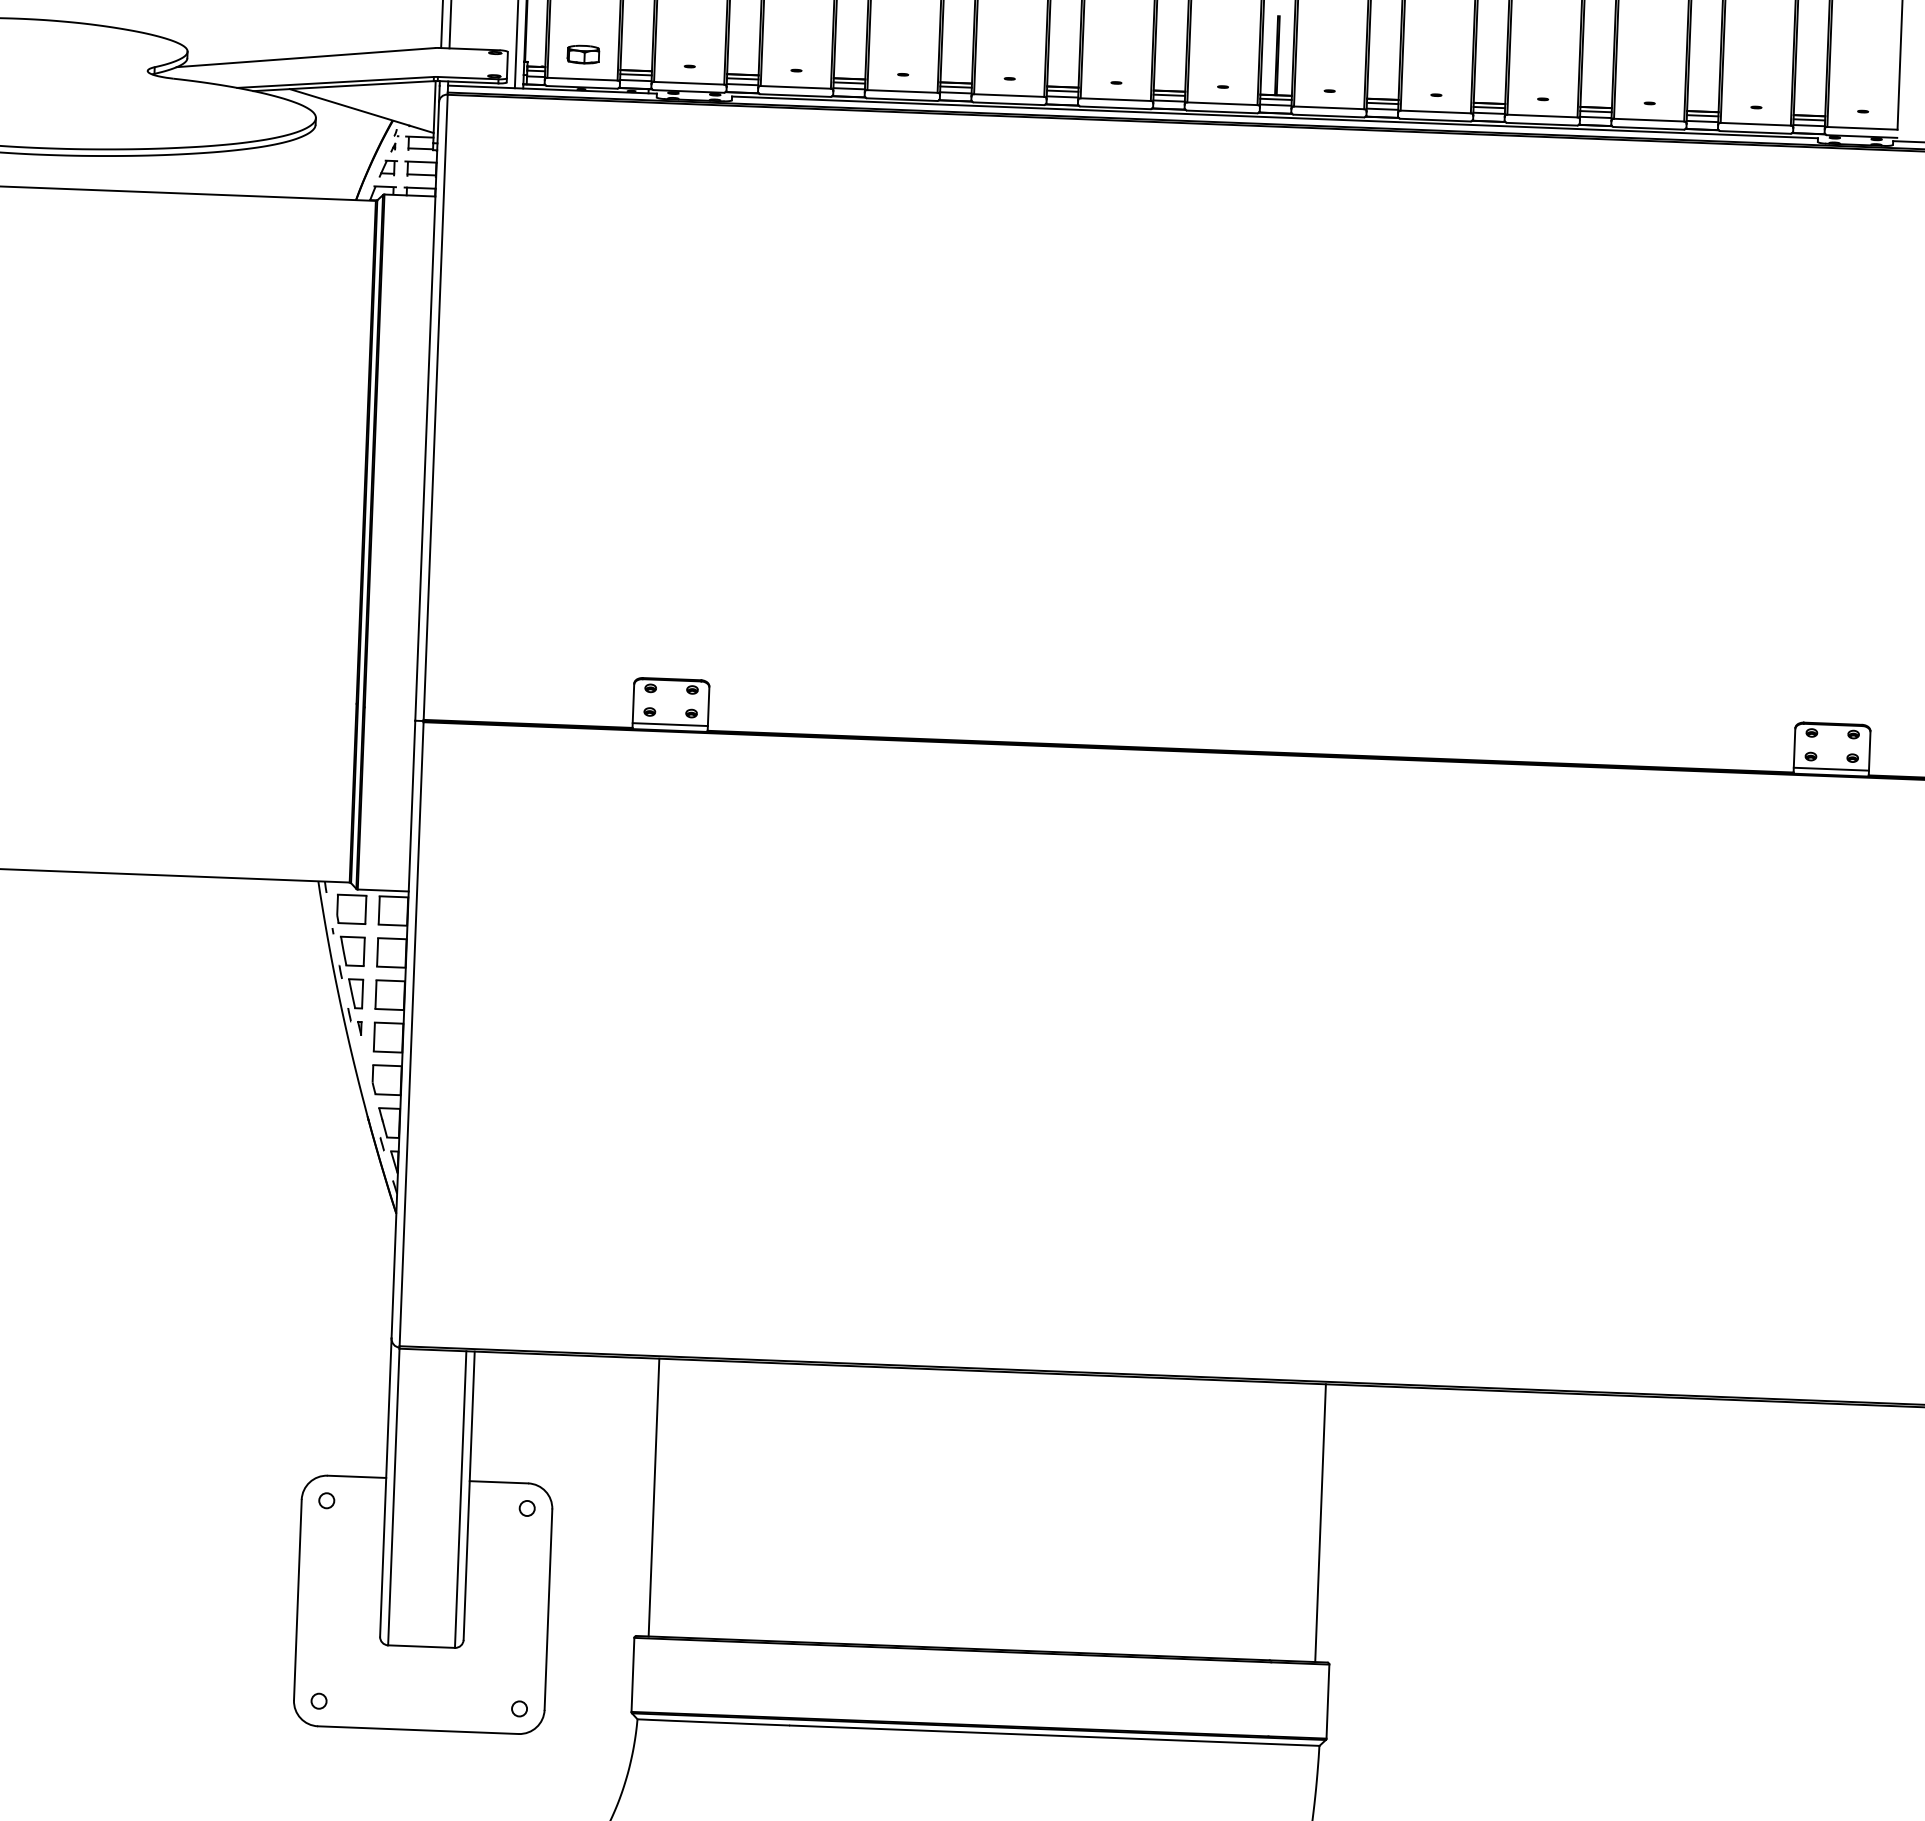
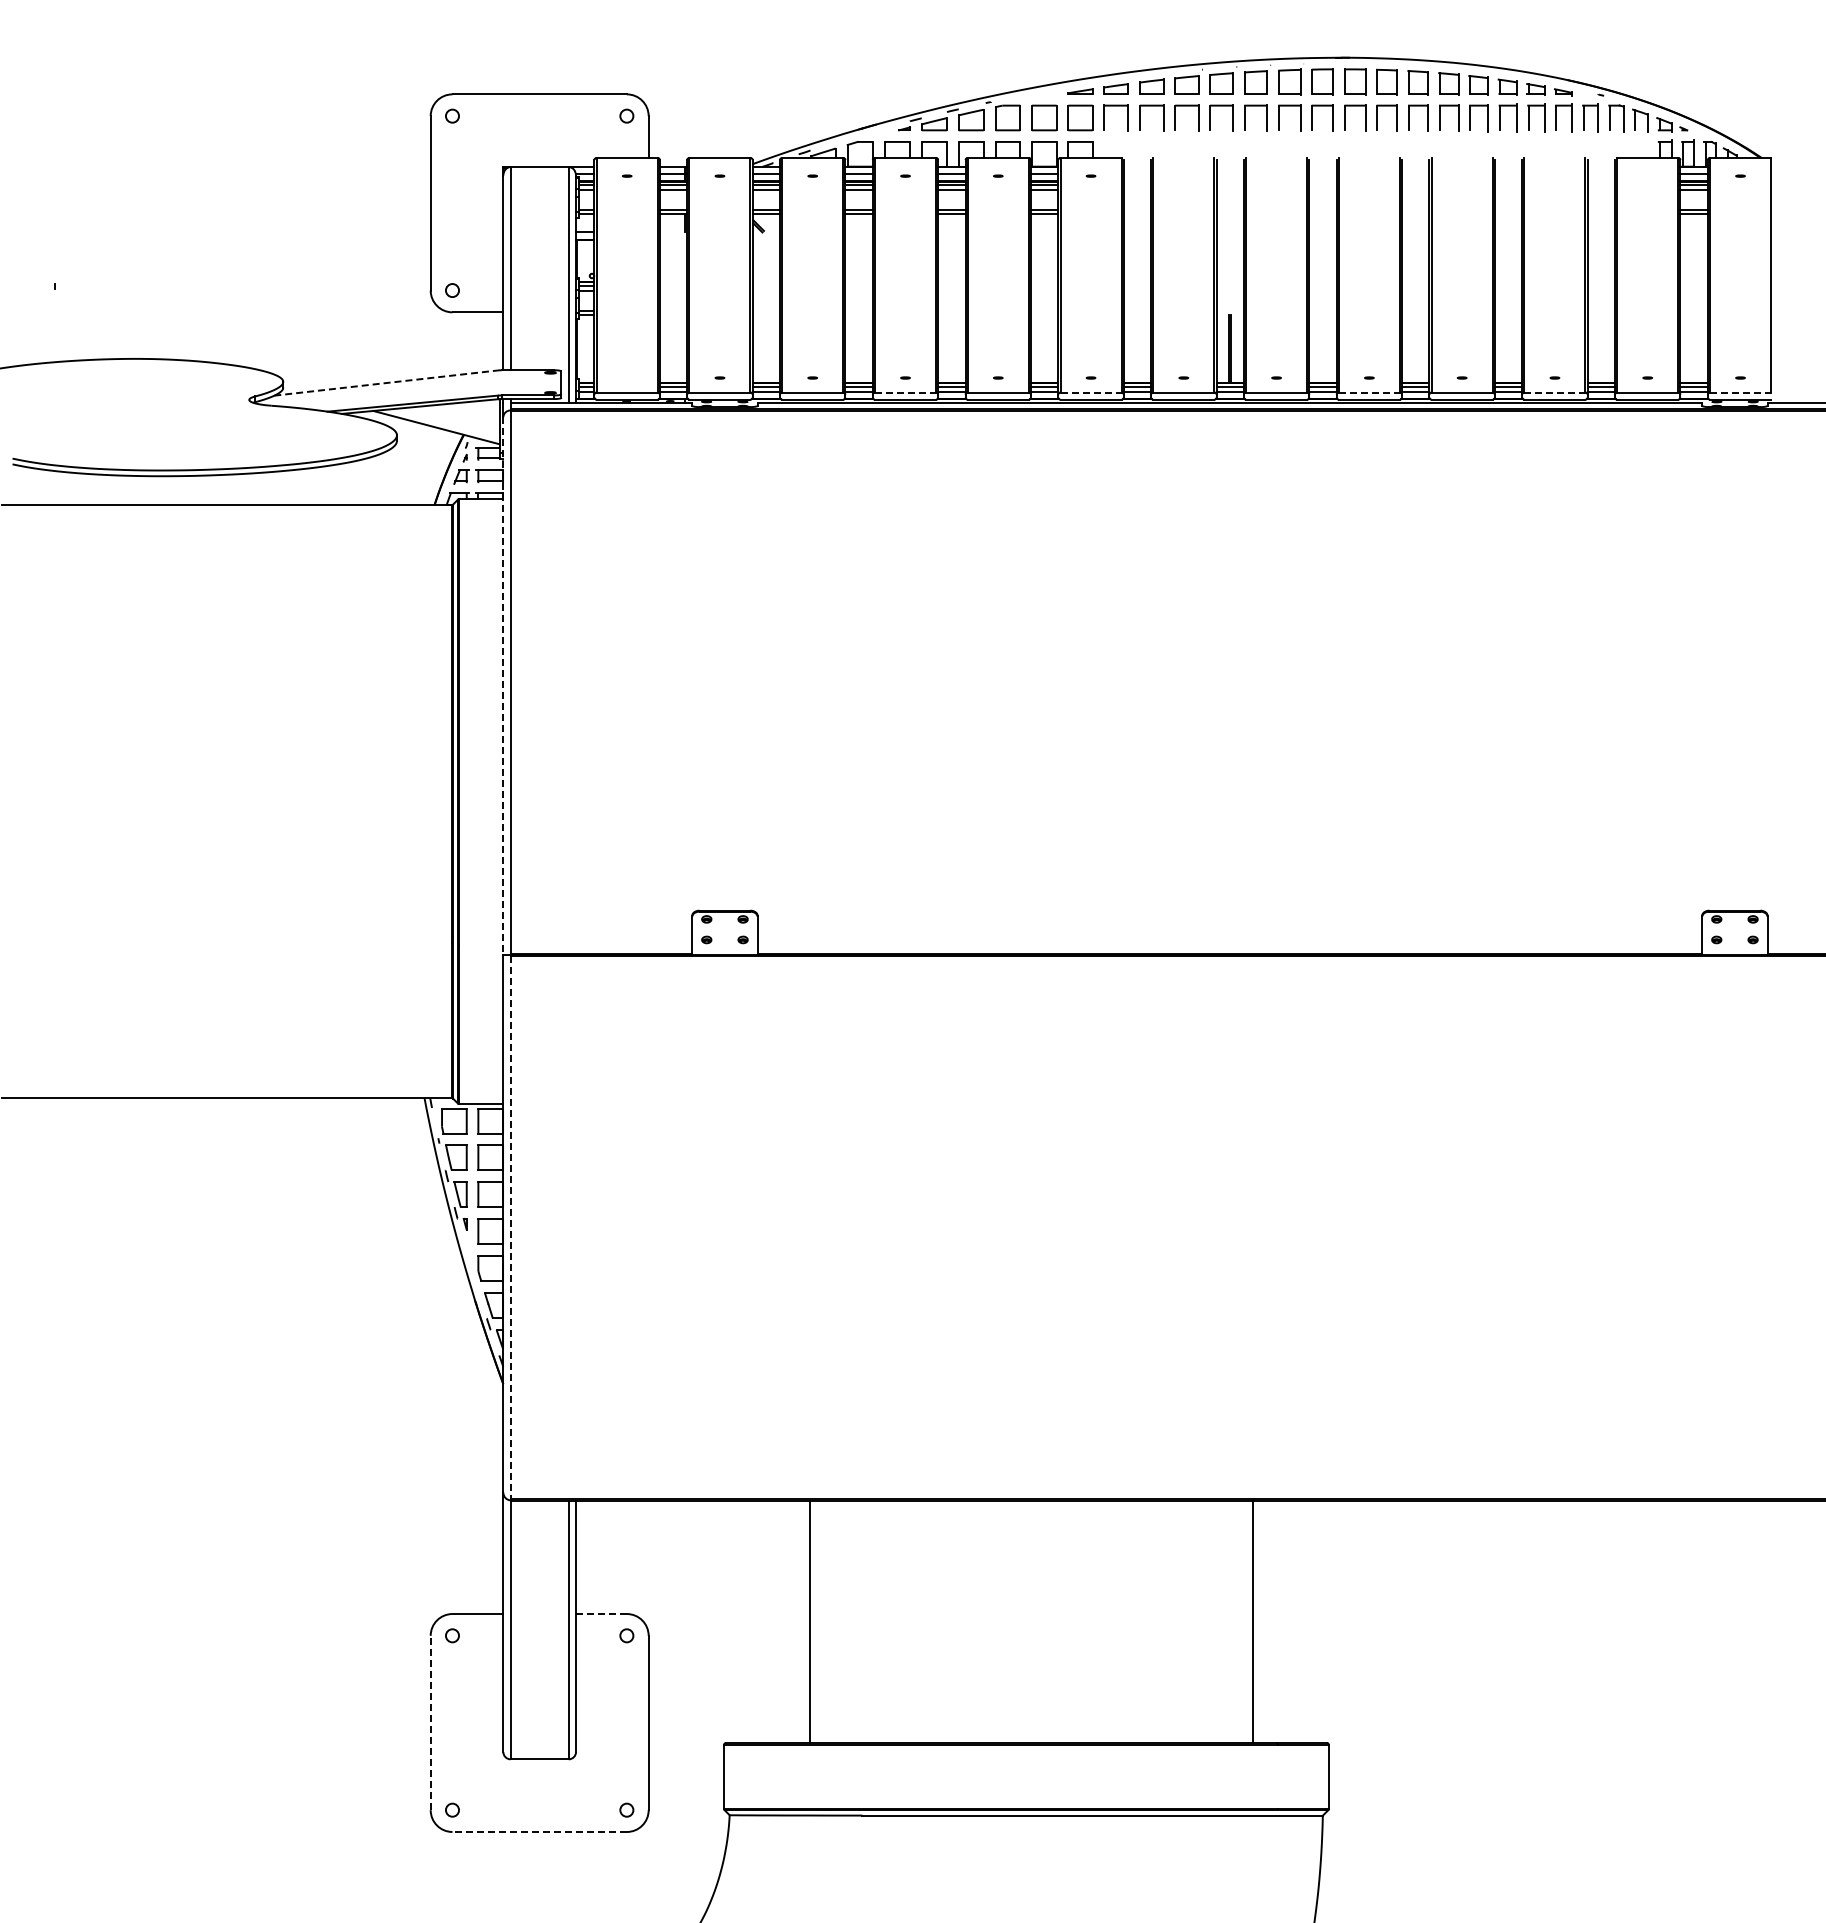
part: (582, 53) -> (626, 370), removed
line: (306, 58) -> (386, 383), solid -> dashed
line: (902, 91) -> (905, 392), solid -> dashed
line: (1116, 99) -> (1091, 392), solid -> dashed
line: (1435, 111) -> (1369, 392), solid -> dashed
line: (1648, 120) -> (1554, 392), solid -> dashed
line: (1862, 128) -> (1740, 392), solid -> dashed
line: (427, 411) -> (503, 686), solid -> dashed
line: (669, 724) -> (724, 950), removed
line: (1830, 769) -> (1734, 950), removed
line: (411, 1035) -> (510, 1228), solid -> dashed
line: (499, 1482) -> (601, 1614), solid -> dashed
line: (653, 1496) -> (809, 1621), moved
line: (1320, 1522) -> (1253, 1621), moved
line: (297, 1599) -> (430, 1722), solid -> dashed
line: (418, 1730) -> (539, 1832), solid -> dashed

